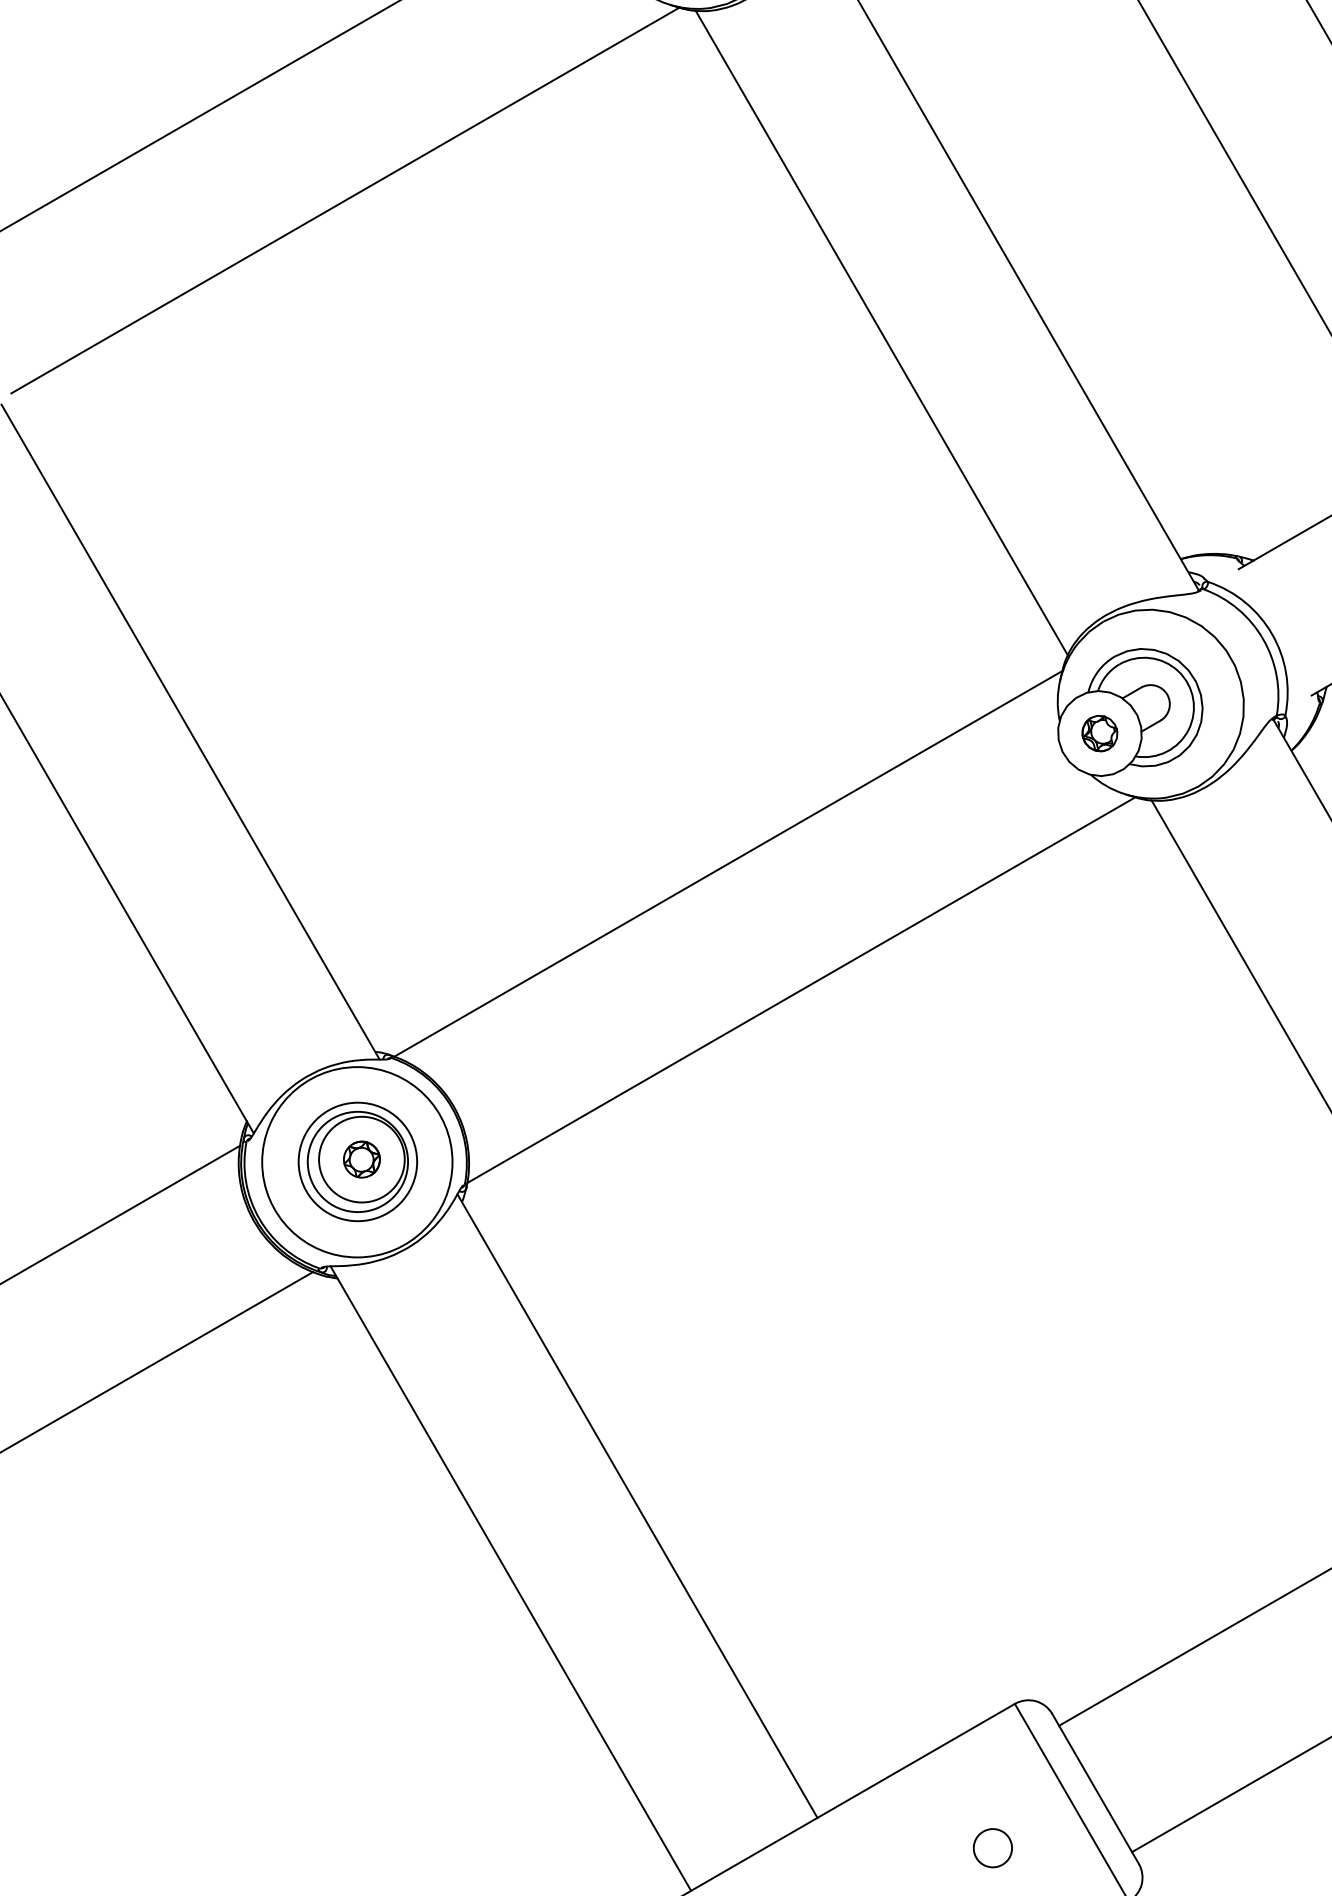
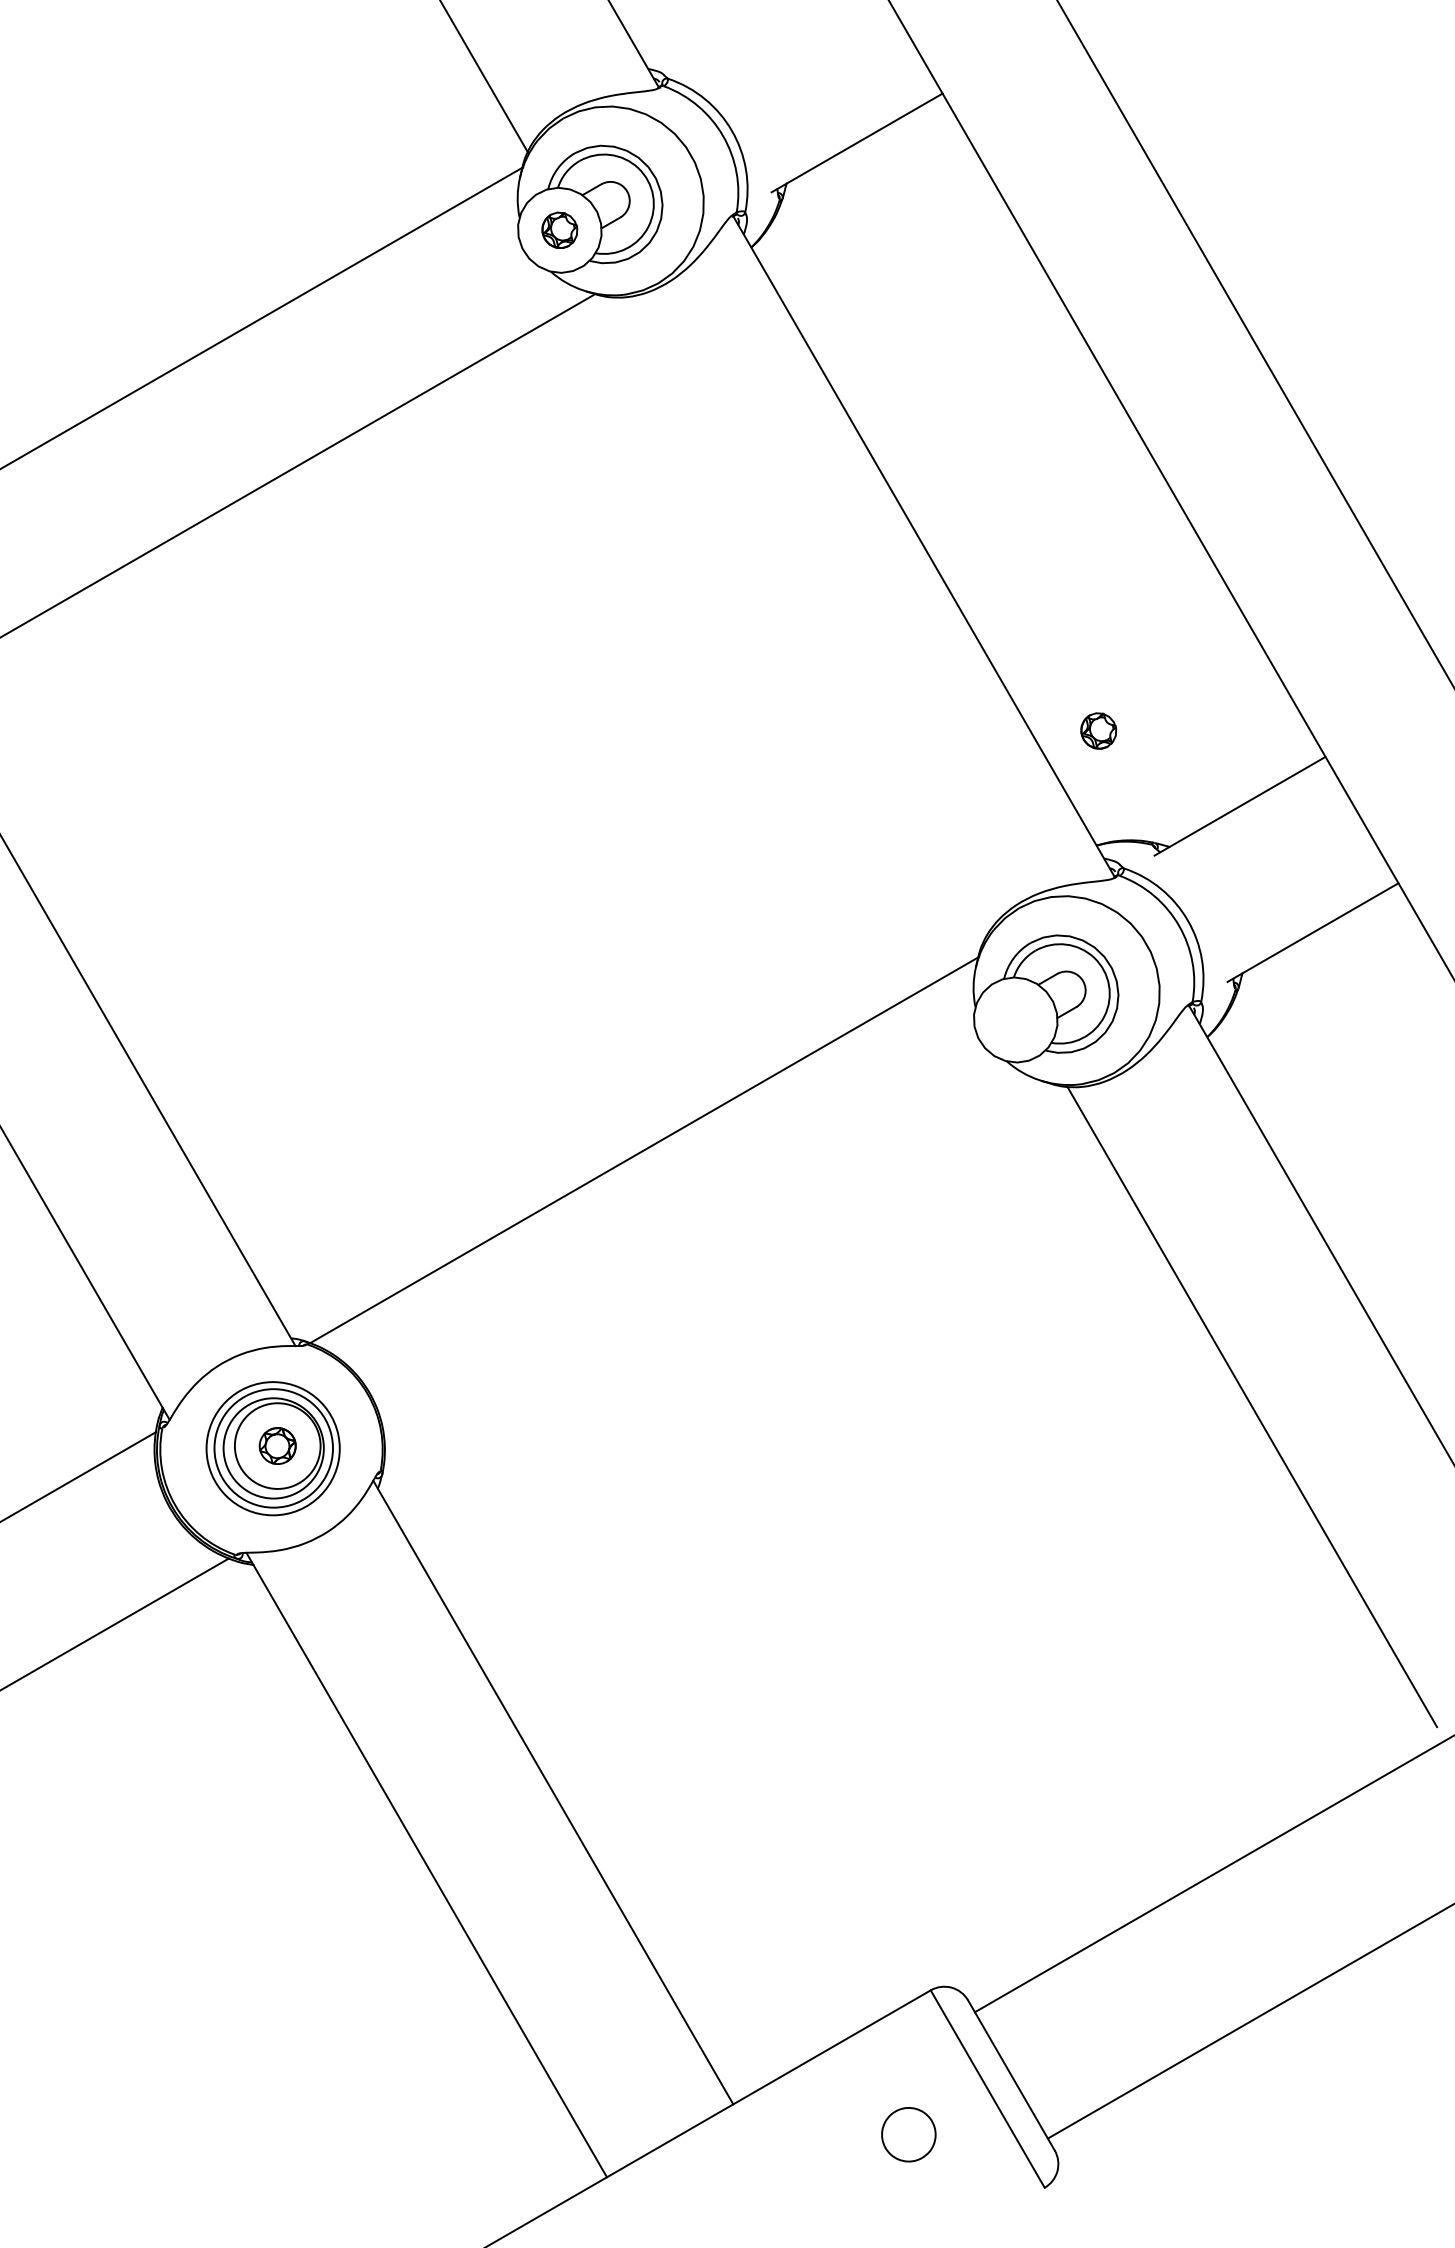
line: (881, 333) -> (797, 619), removed
part: (1099, 733) -> (1098, 730), moved
line: (801, 990) -> (717, 1276), removed
circle: (357, 1162) -> (273, 1448), size x0.7
part: (992, 1848) -> (908, 2134), size x1.4

